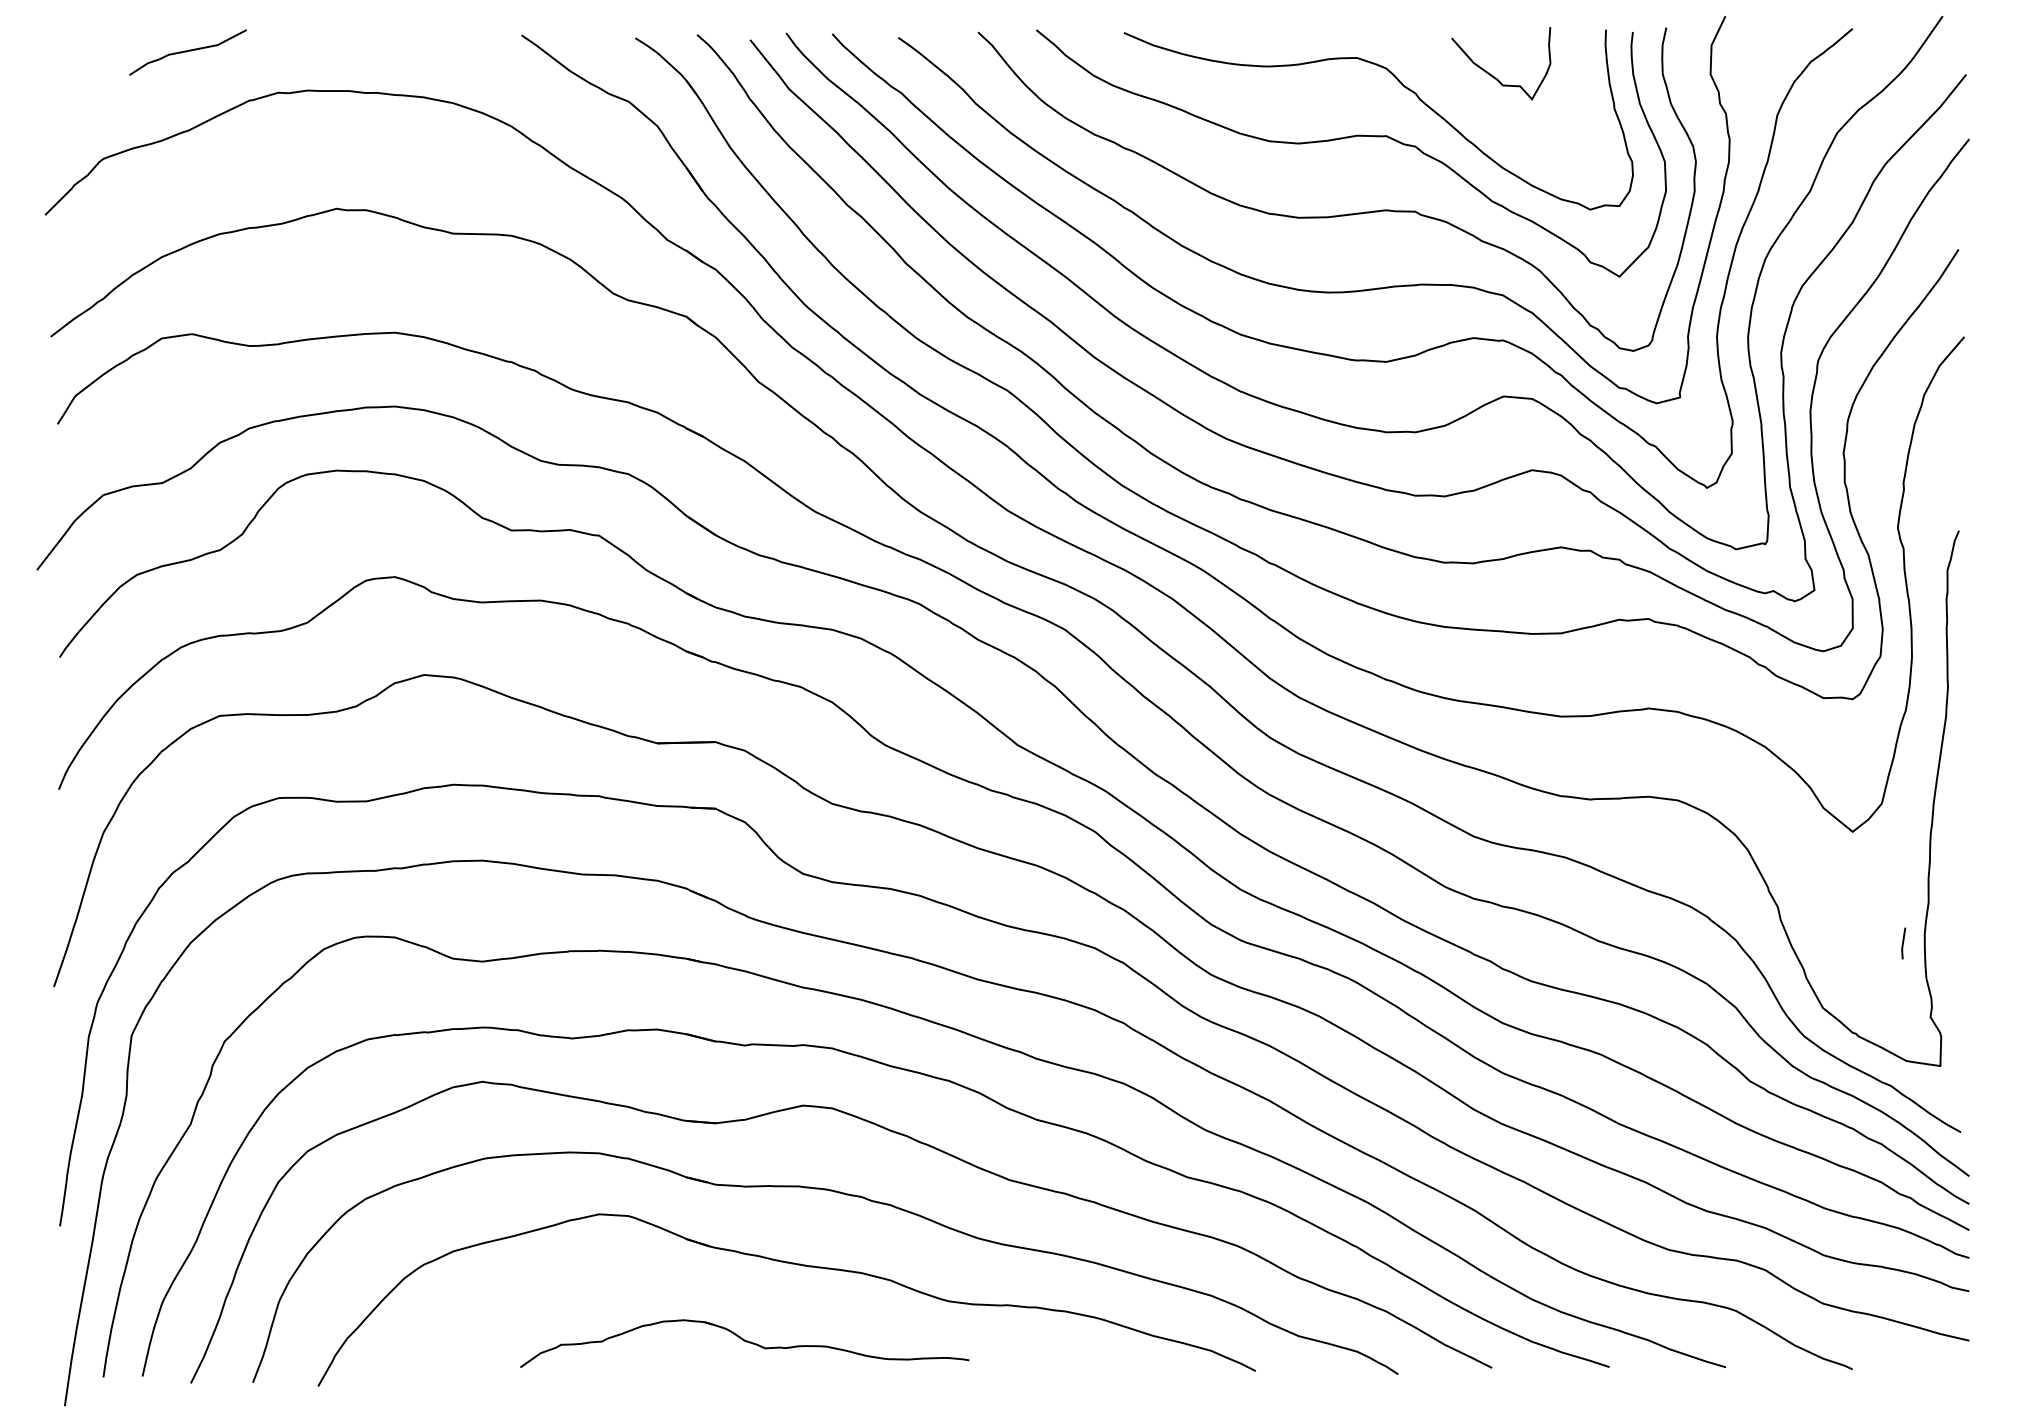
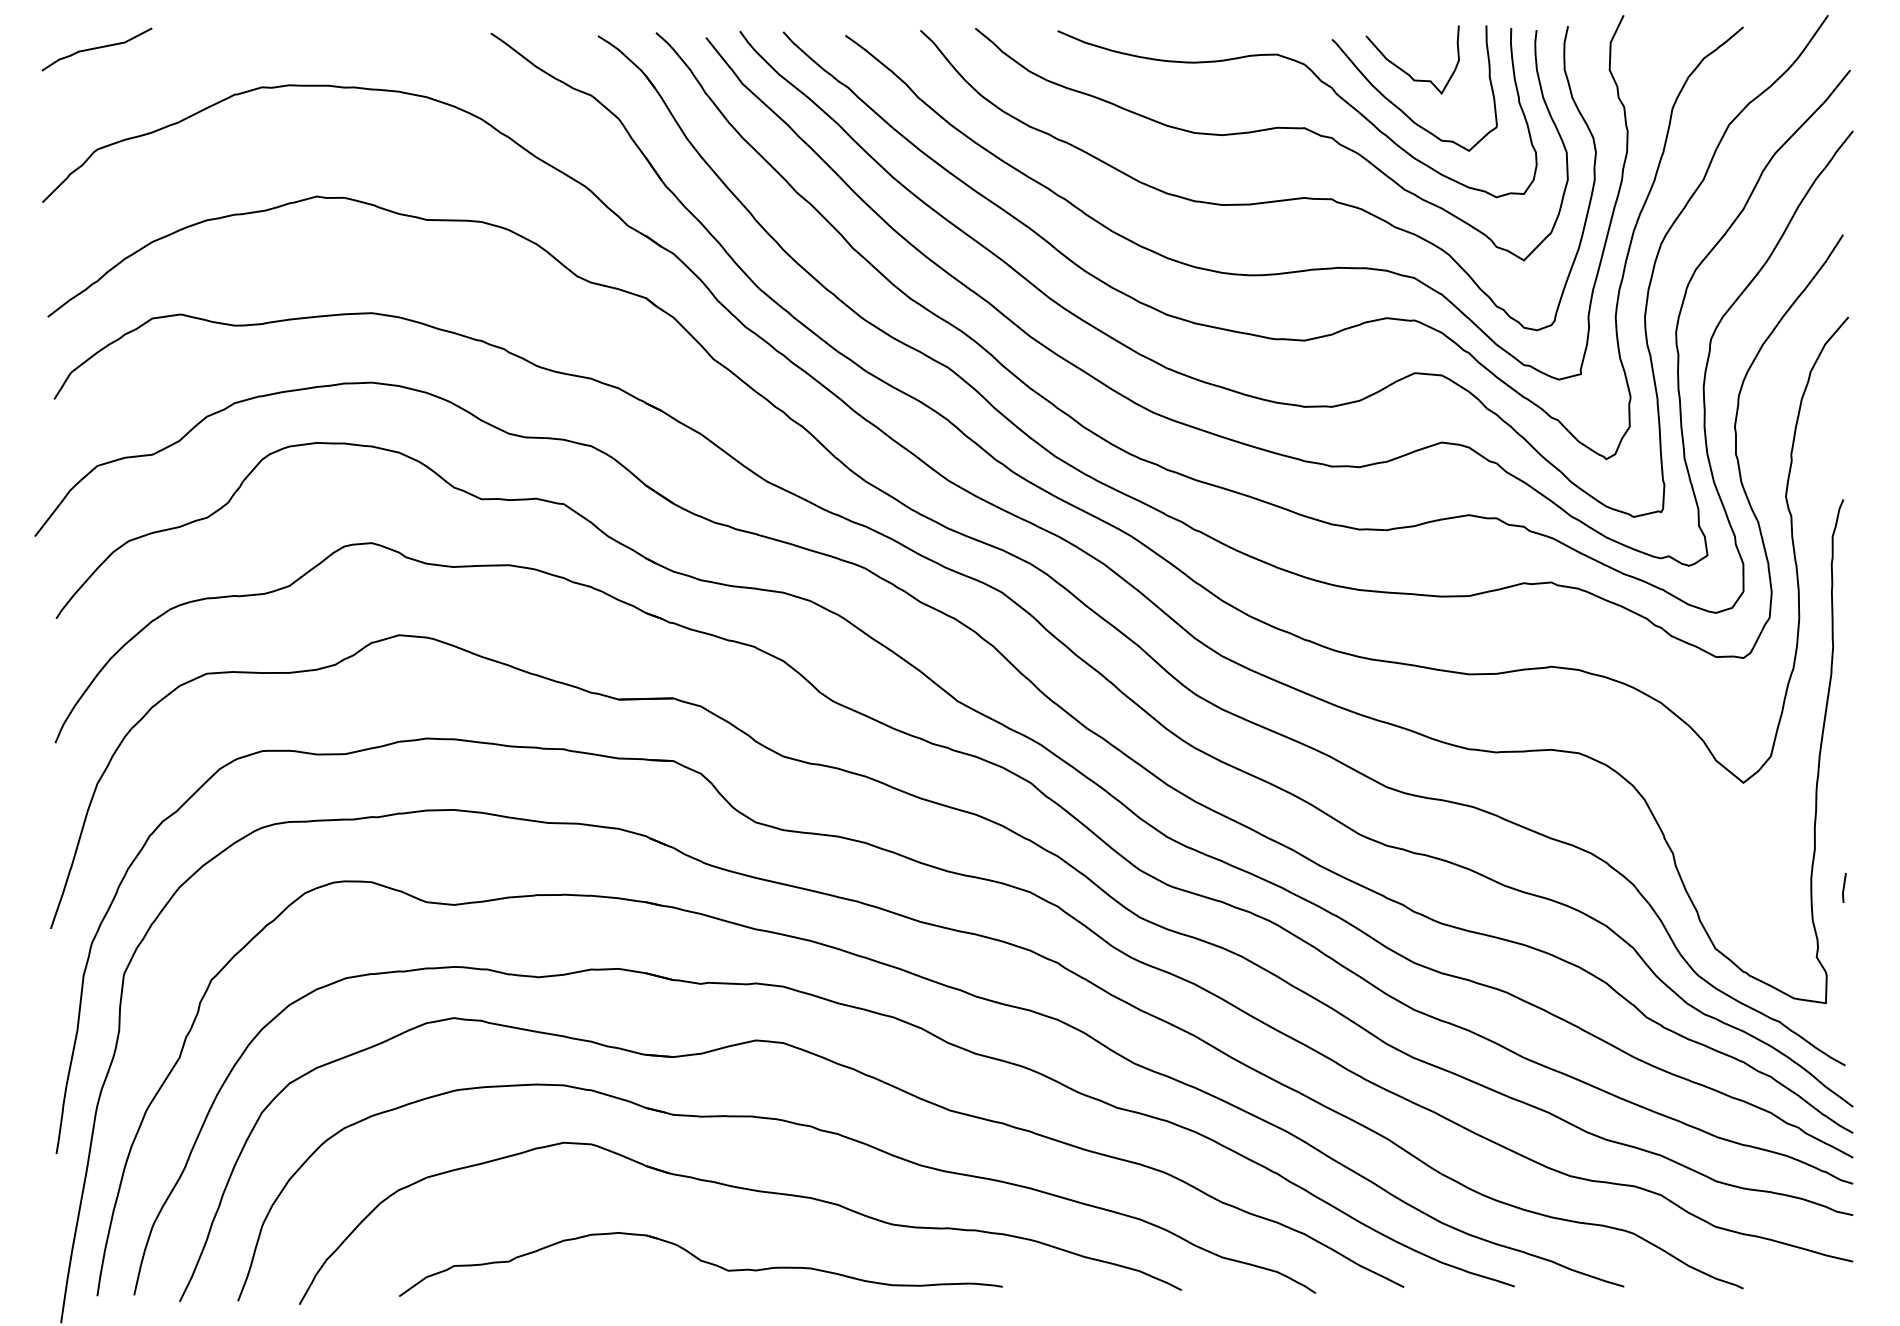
curve: (187, 51) -> (96, 48), moved
curve: (1487, 114) -> (1399, 107), added
line: (1903, 943) -> (1844, 887), moved
part: (744, 1343) -> (700, 1264), size x1.43

